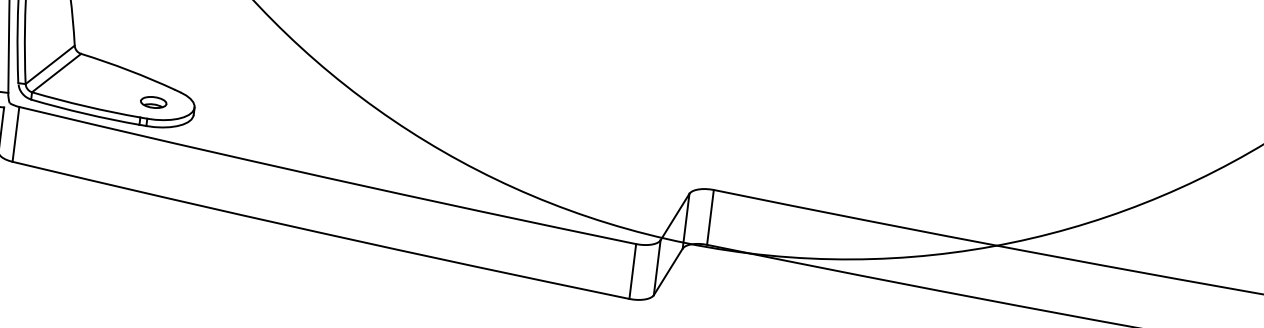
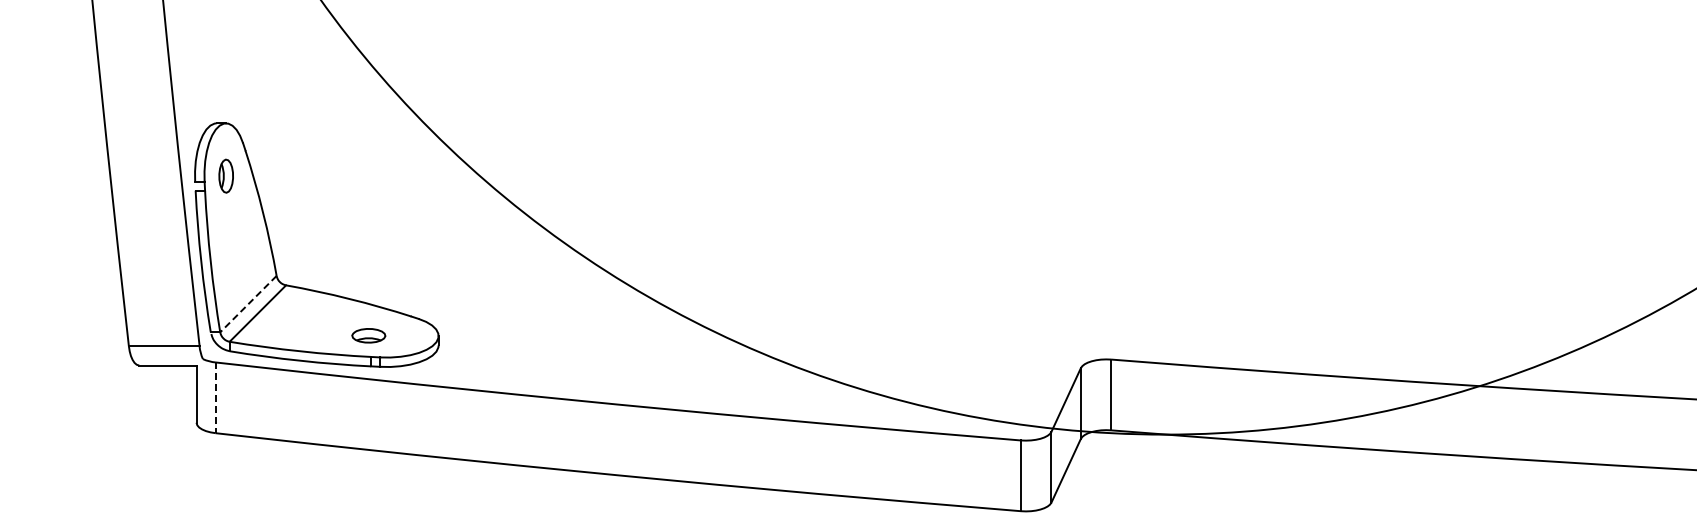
line: (50, 65) -> (248, 304), solid -> dashed
part: (153, 102) -> (368, 335), moved
line: (15, 134) -> (215, 398), solid -> dashed

